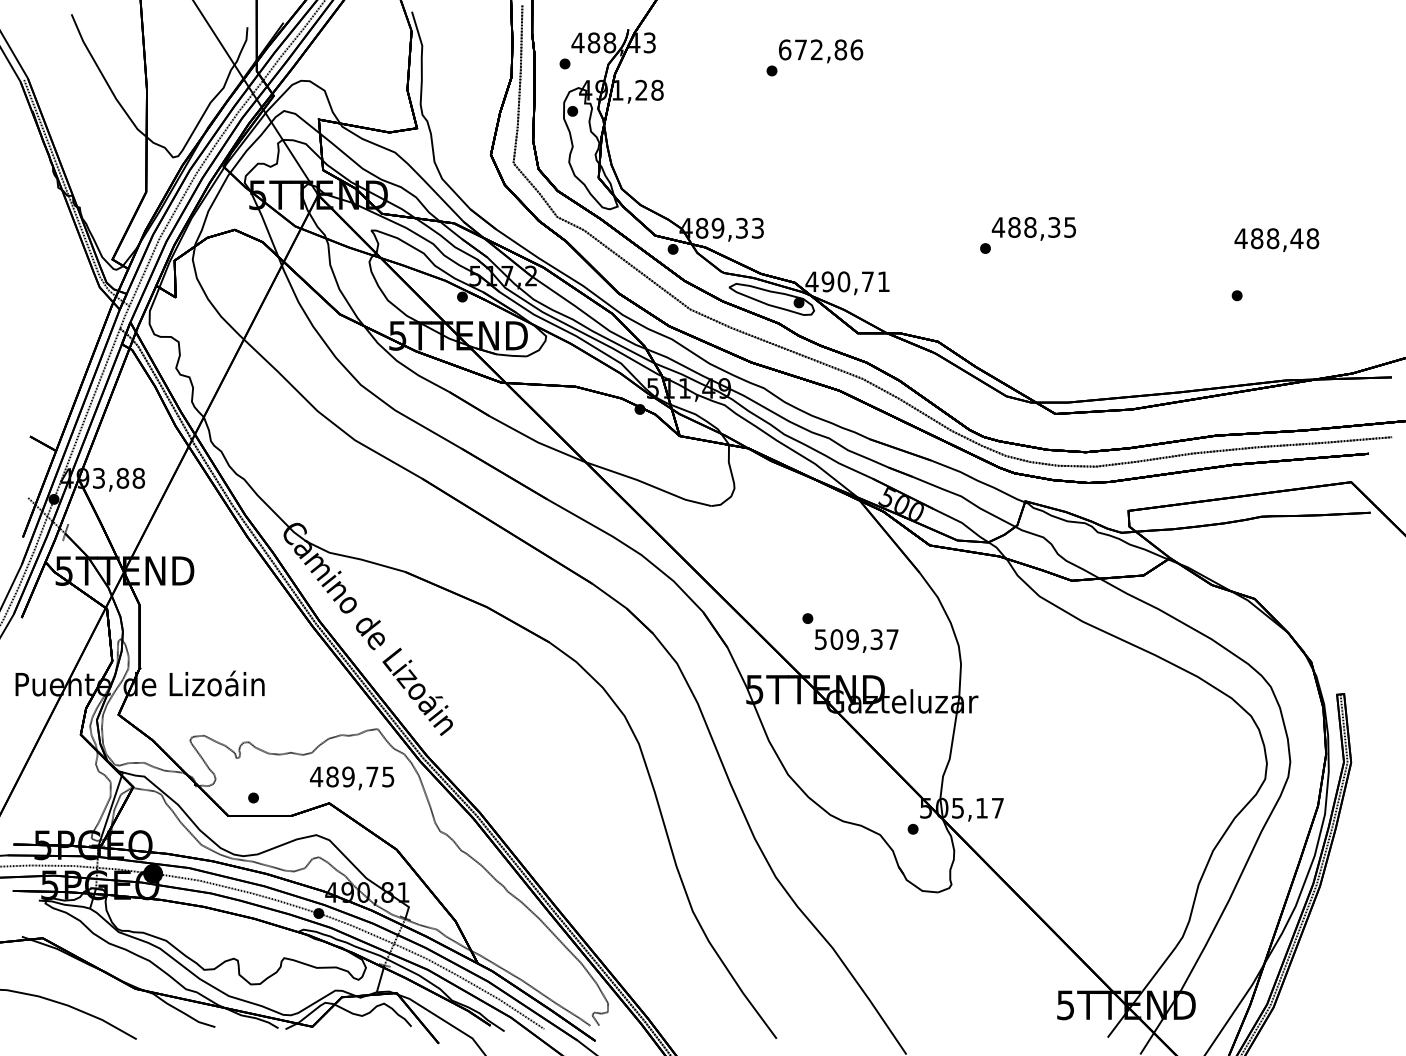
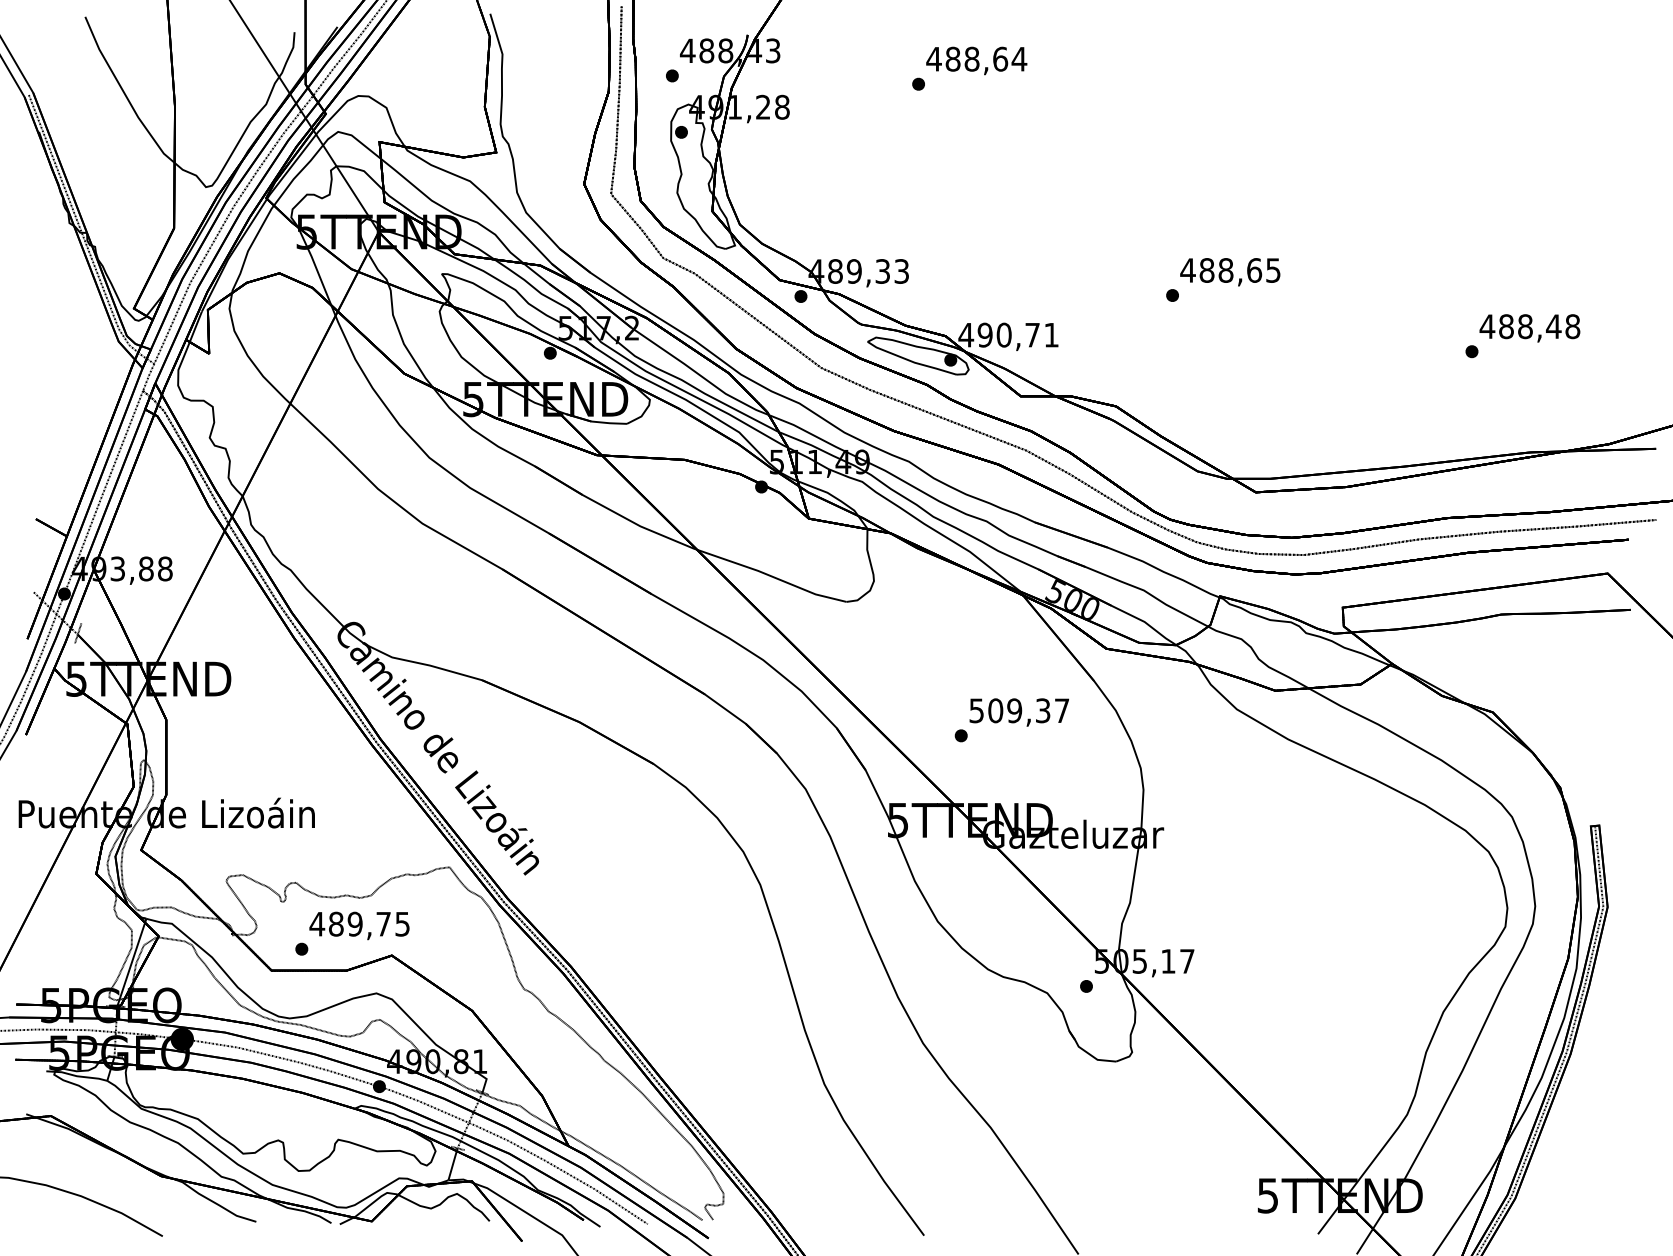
text: (820, 49) -> (976, 58), 672,86 -> 488,64
text: (1054, 227) -> (1254, 270), 488,35 -> 488,65
text: (1276, 239) -> (1529, 327), moved
text: (856, 640) -> (1019, 711), moved
text: (352, 778) -> (360, 926), moved

